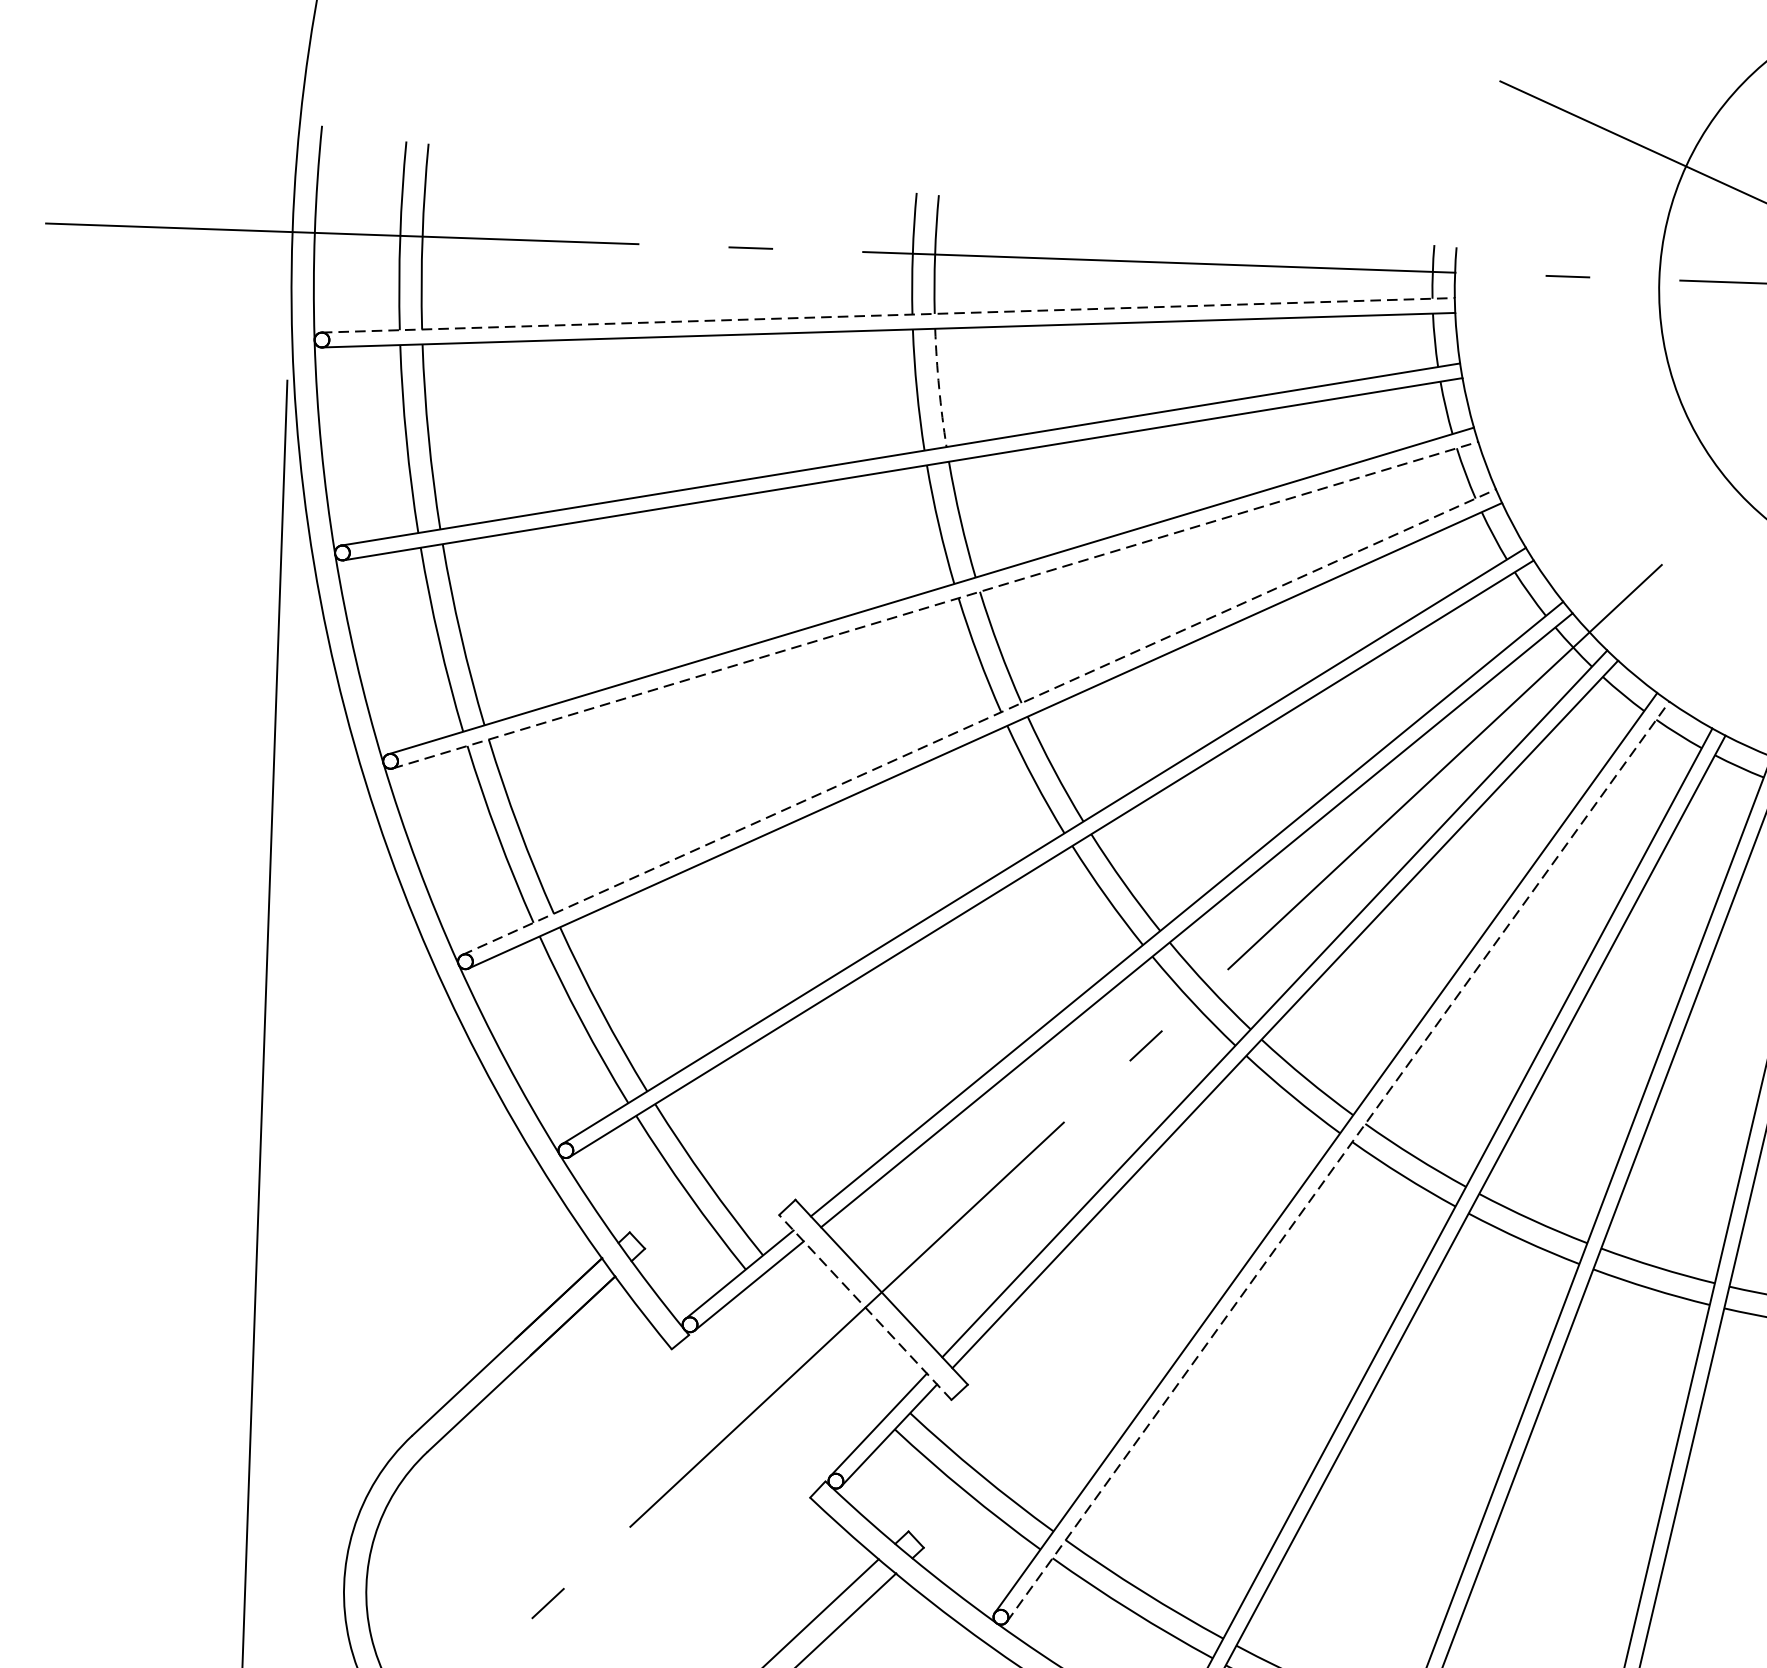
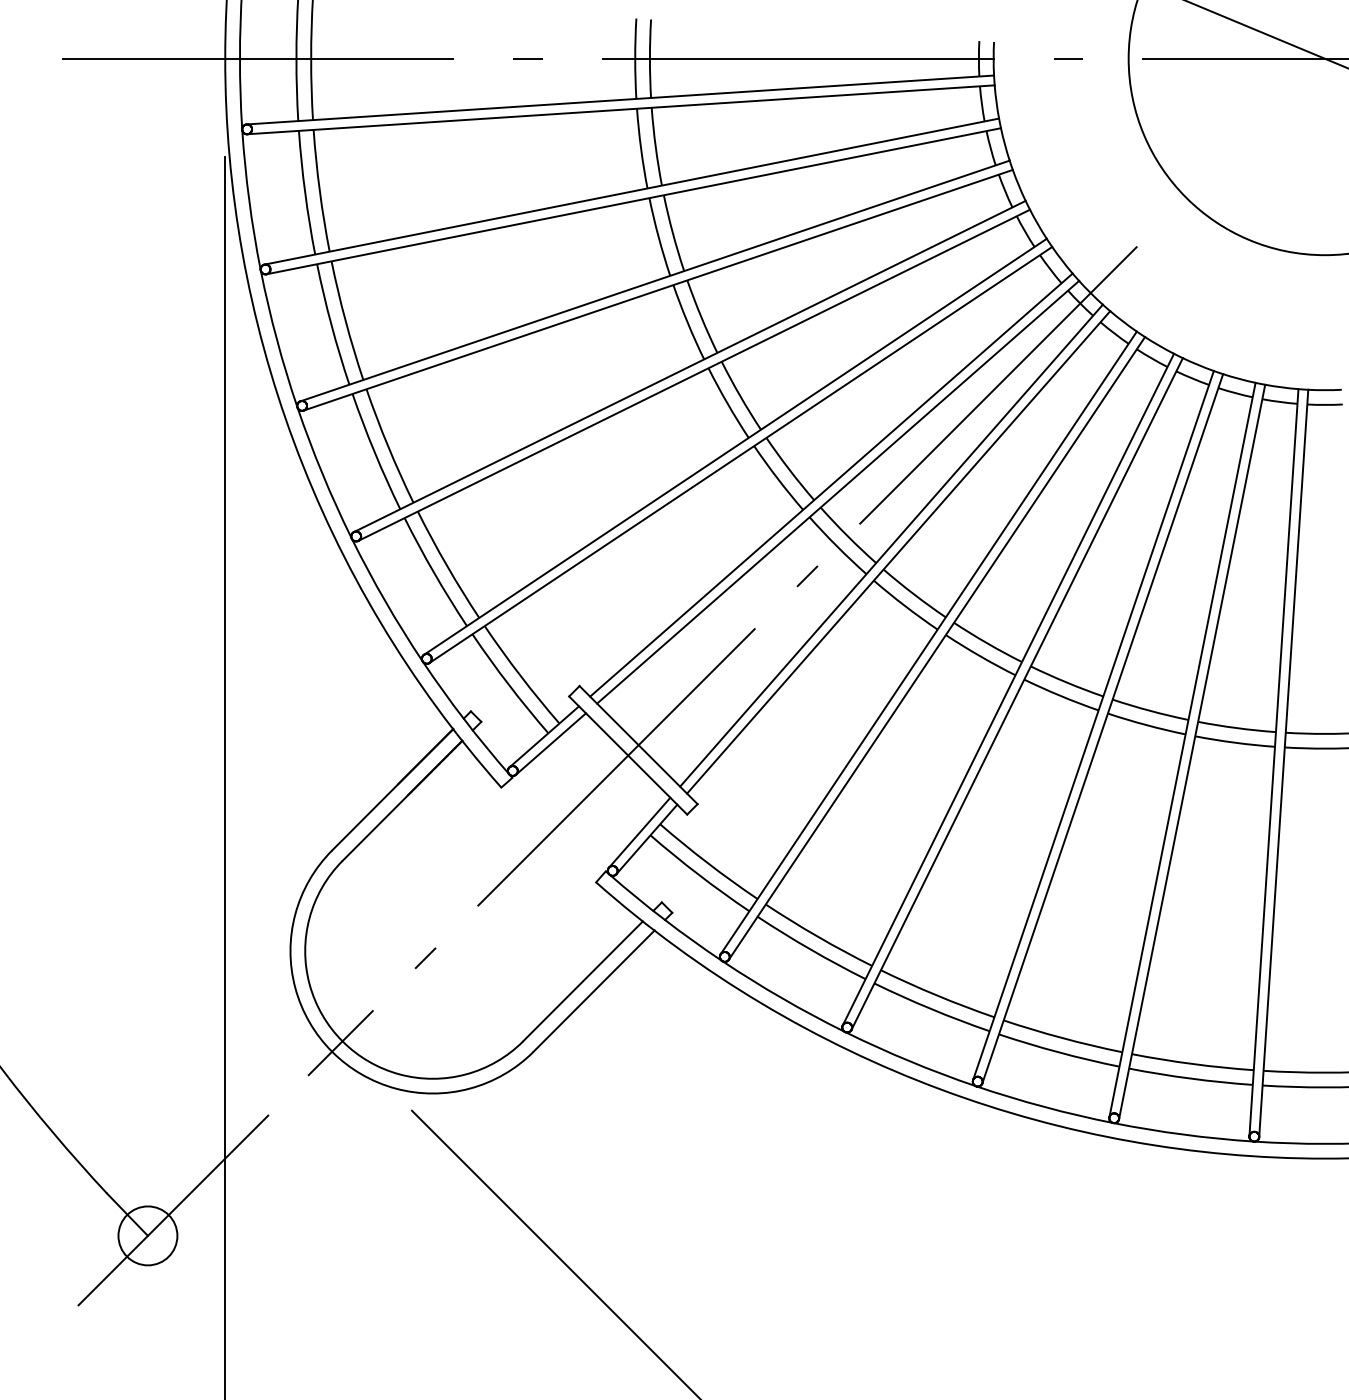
line: (888, 314) -> (620, 99), dashed -> solid
arc: (938, 387) -> (655, 146), dashed -> solid
line: (935, 605) -> (658, 290), dashed -> solid
line: (980, 722) -> (690, 366), dashed -> solid
line: (1339, 1160) -> (937, 647), dashed -> solid
line: (864, 1307) -> (627, 755), dashed -> solid

